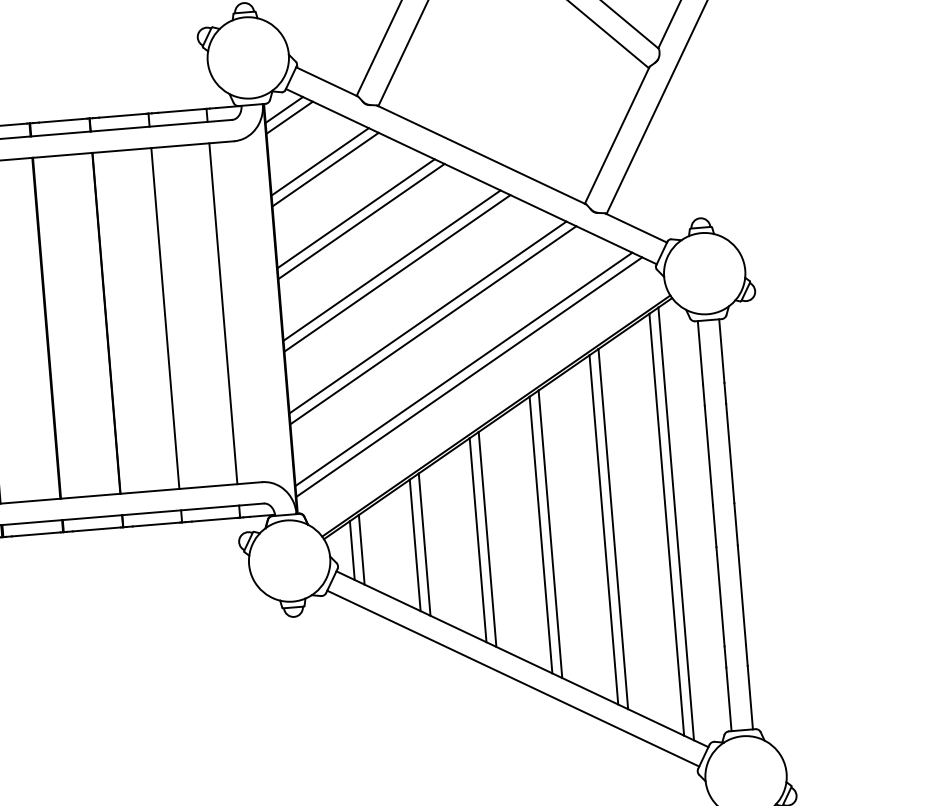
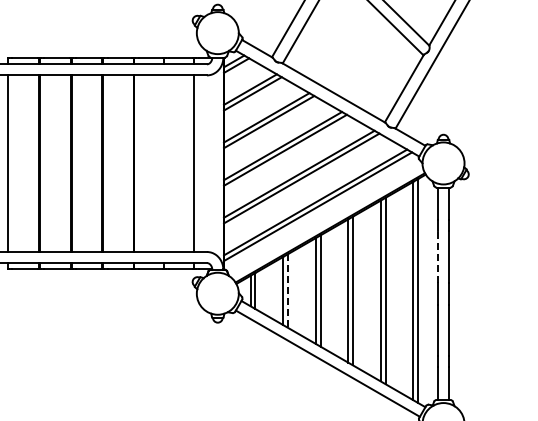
line: (166, 318) -> (164, 163), removed
line: (709, 456) -> (438, 257), solid -> dashed
line: (423, 545) -> (287, 291), solid -> dashed

